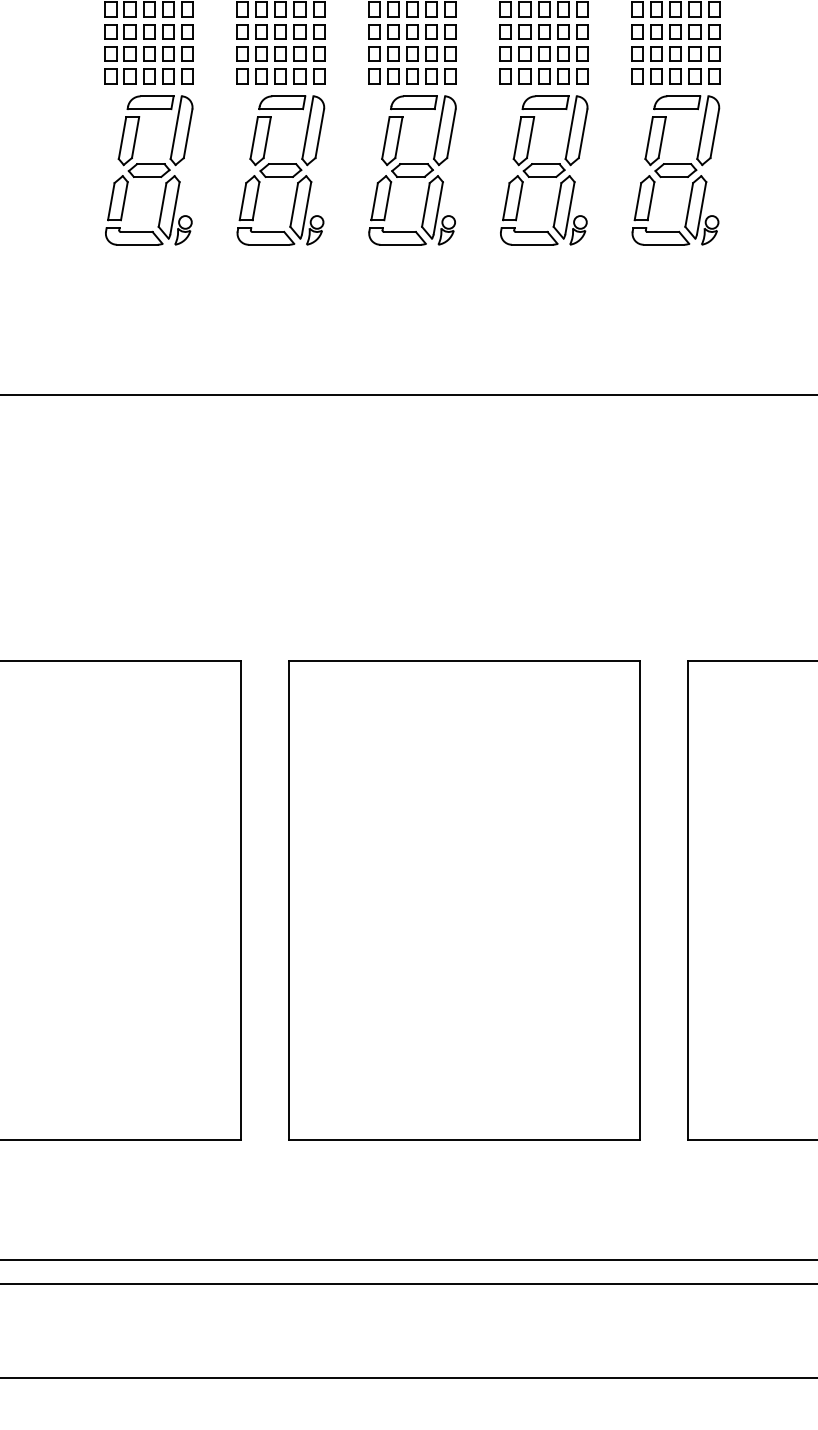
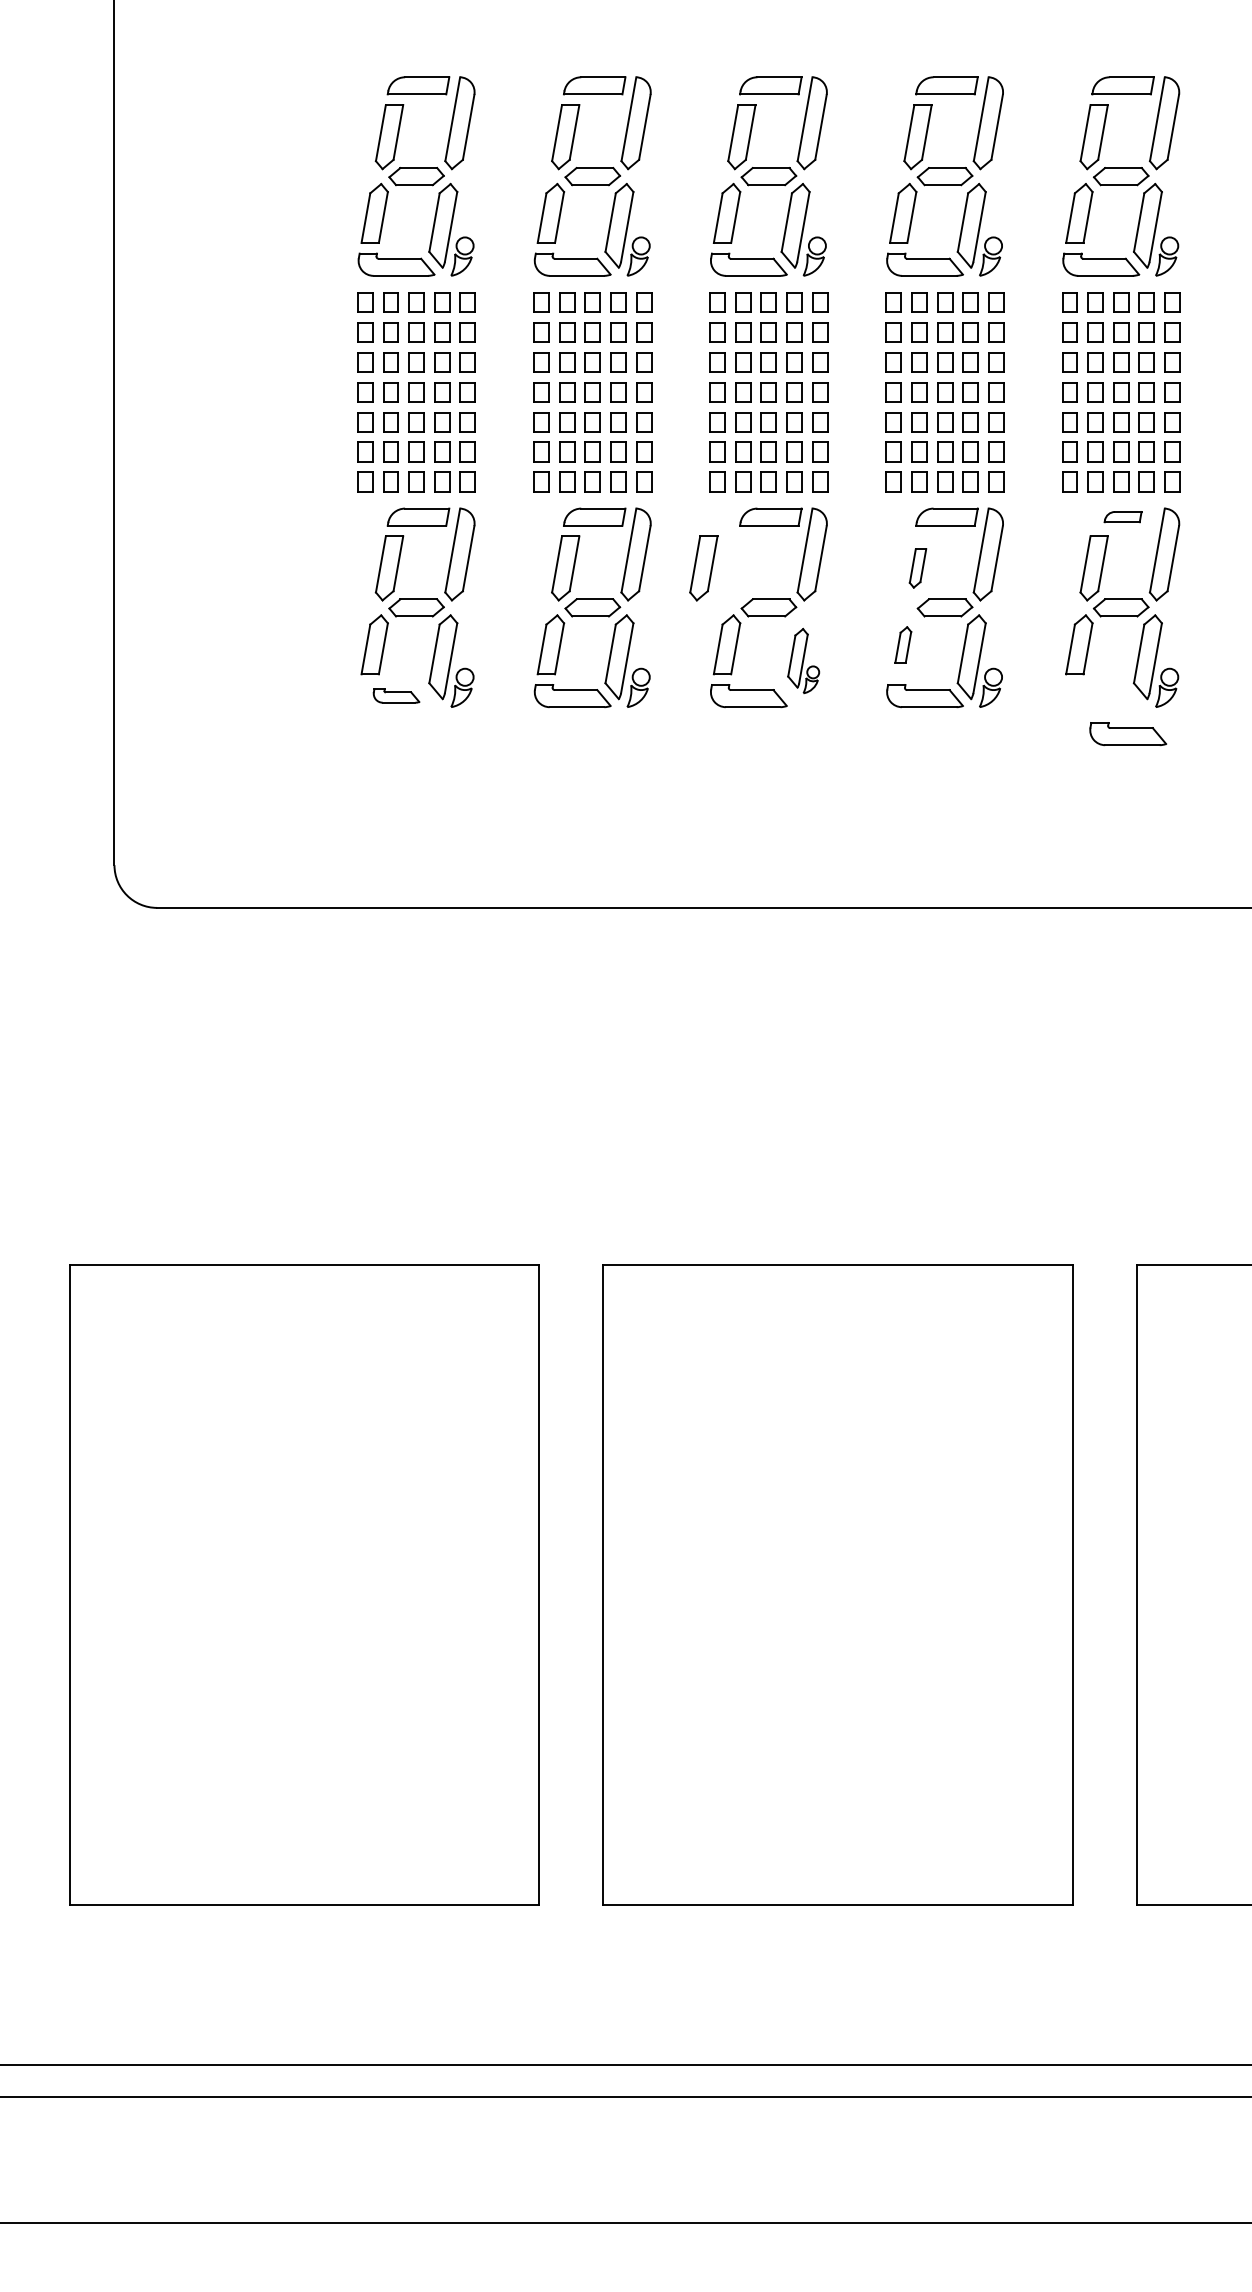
part: (676, 102) -> (1122, 516), size x0.6
part: (392, 141) -> (703, 568), moved
part: (523, 141) -> (917, 568), size x0.6
part: (513, 197) -> (903, 644), size x0.6
part: (438, 209) -> (803, 660), size x0.7
part: (134, 236) -> (396, 695), size x0.6
part: (661, 236) -> (1128, 734), moved

